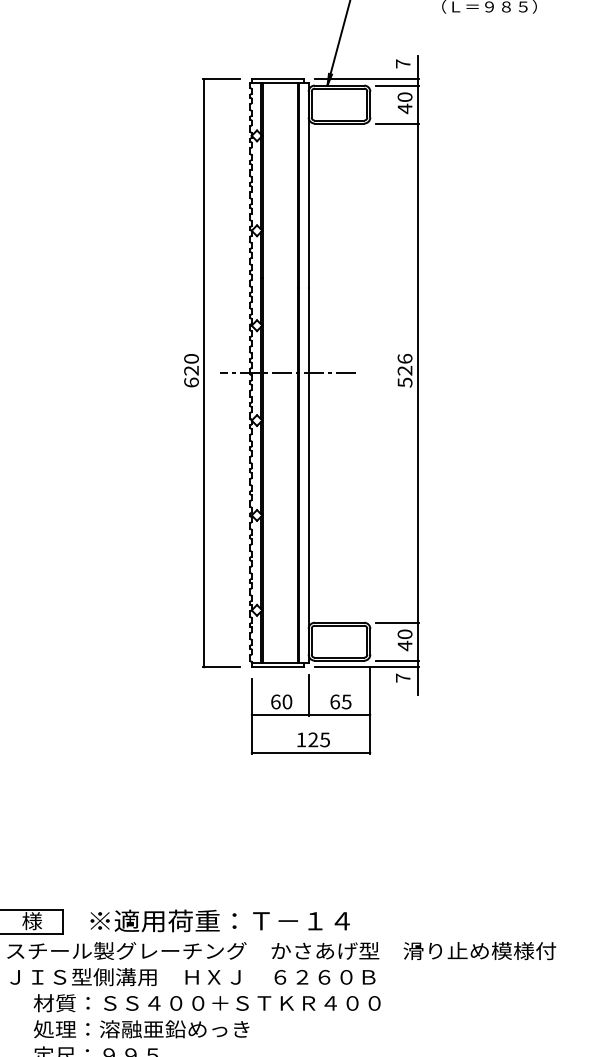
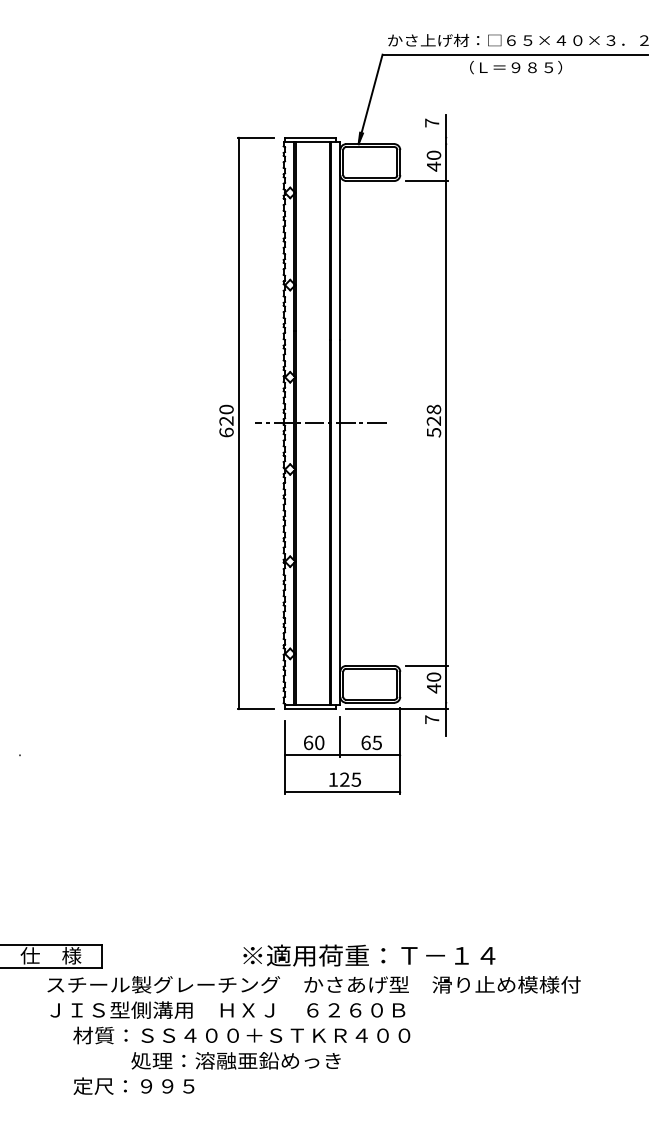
line: (366, 78) -> (396, 137), removed
line: (397, 86) -> (426, 144), removed
text: (404, 358) -> (433, 409), 526 -> 528
line: (397, 660) -> (426, 702), removed
text: (220, 920) -> (369, 955), moved
text: (141, 1028) -> (235, 1060), moved

